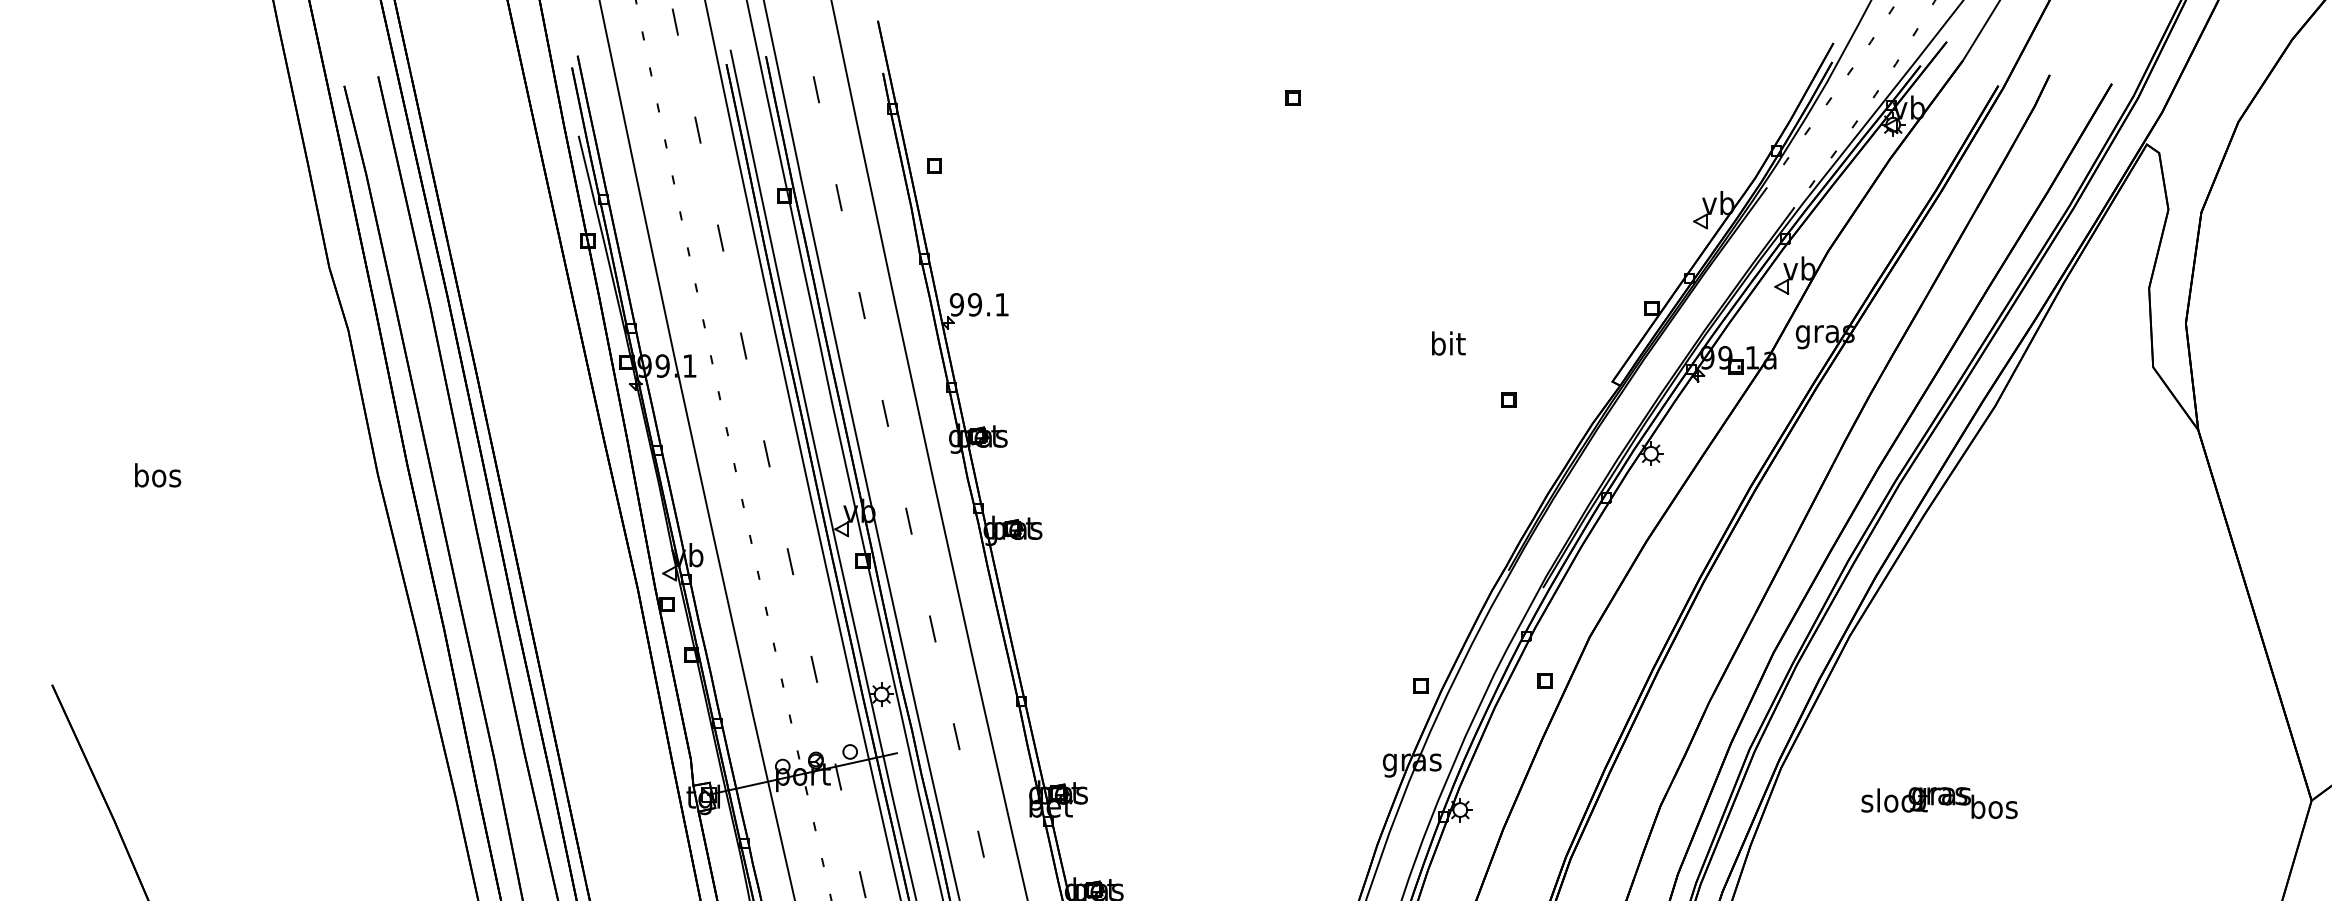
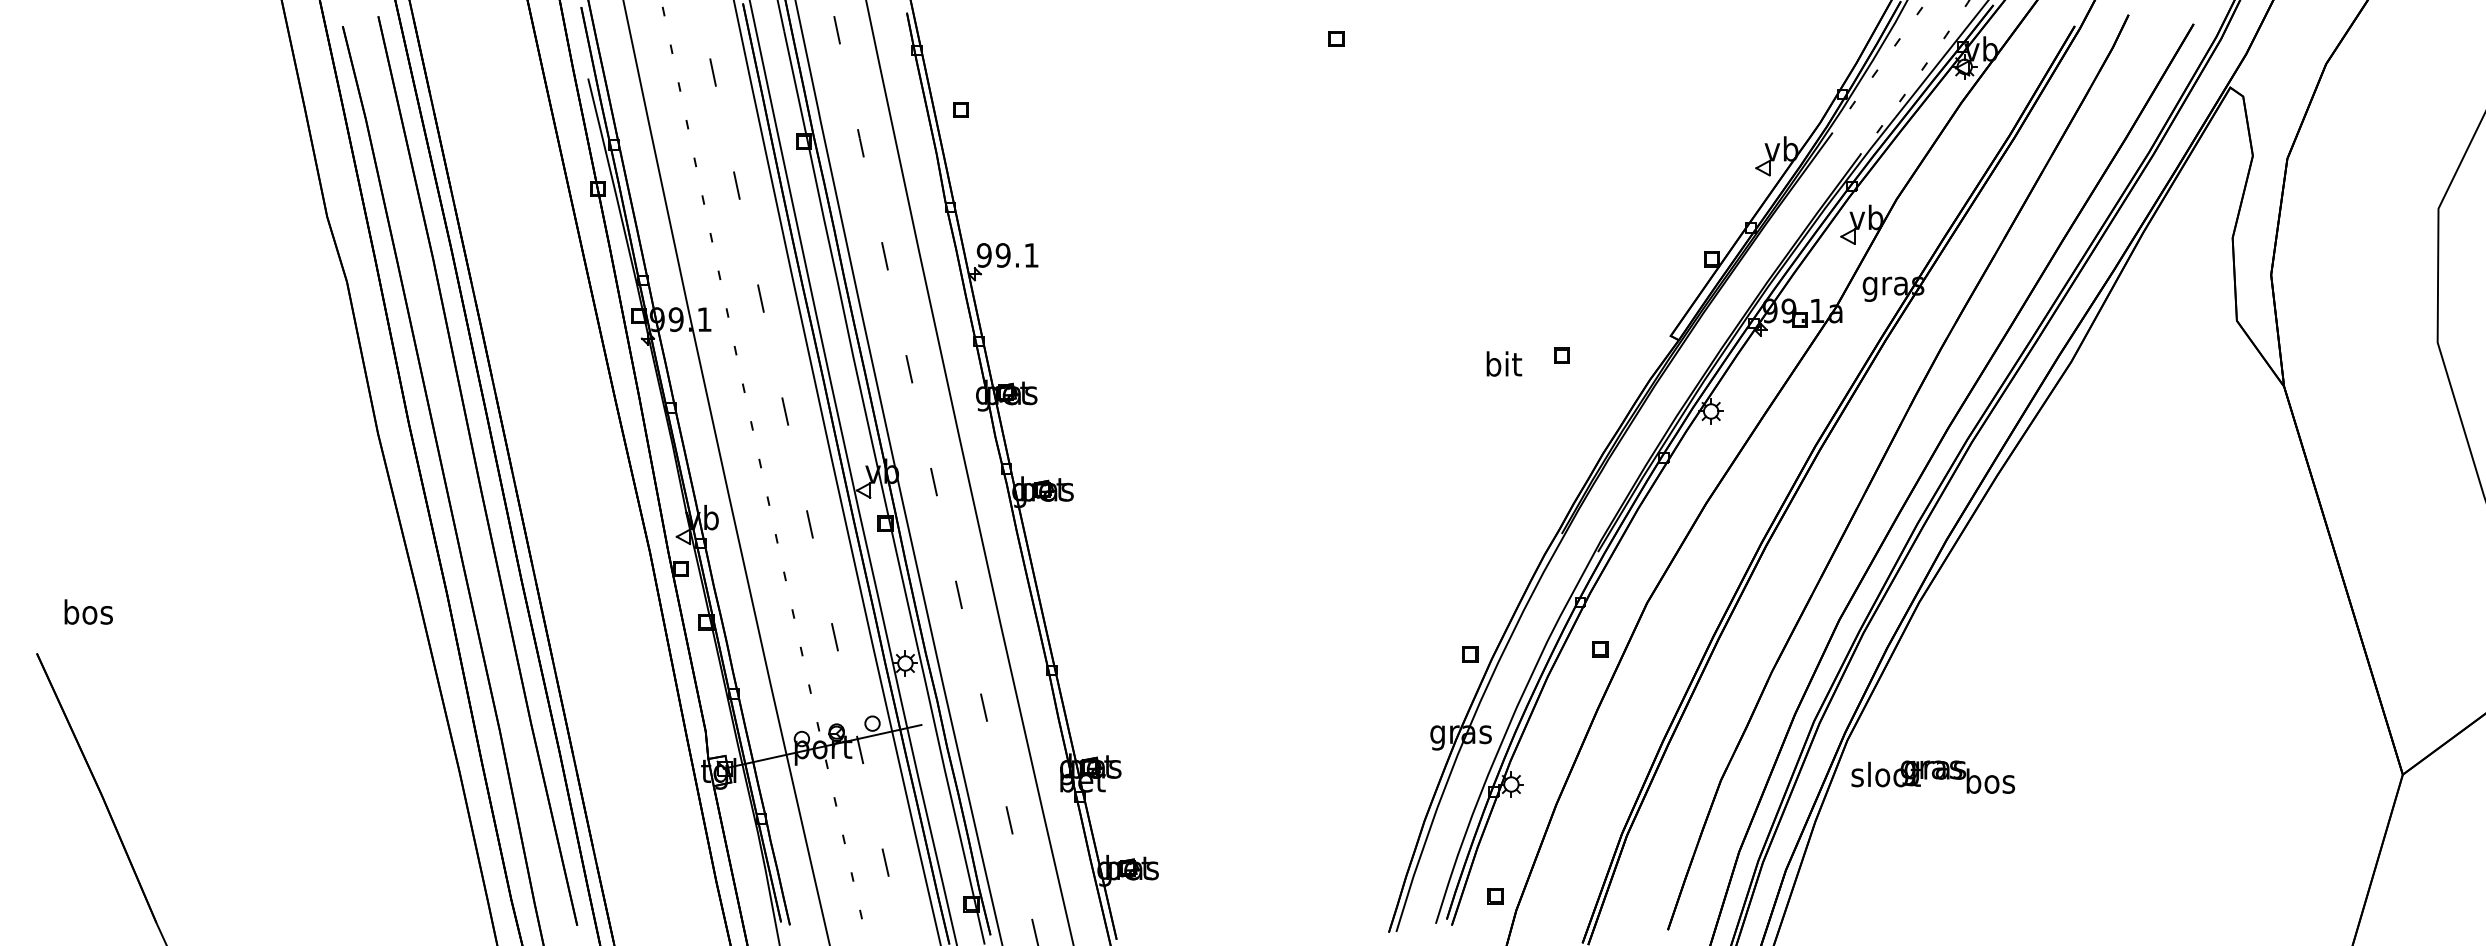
text: (1448, 343) -> (1504, 363), moved
text: (157, 474) -> (88, 611), moved
text: (1938, 802) -> (1932, 776), moved

